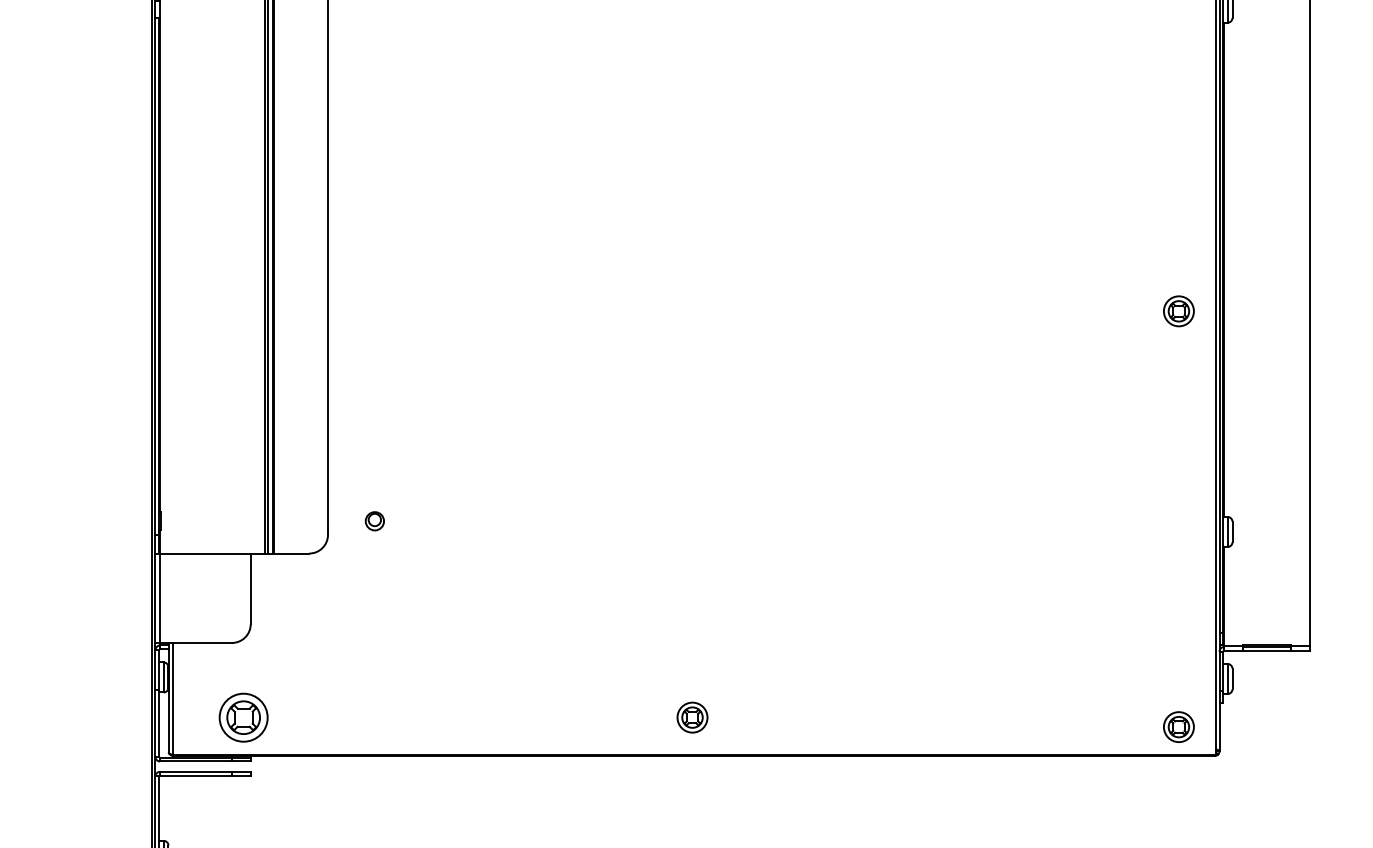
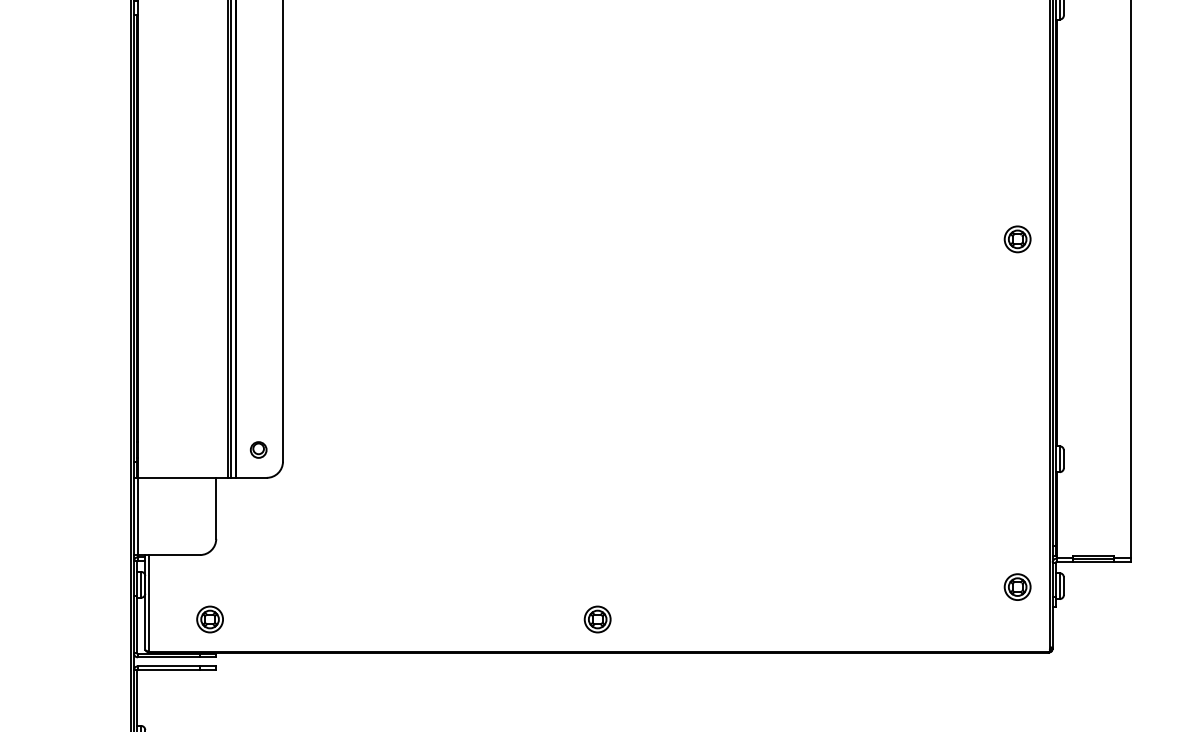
part: (1178, 311) -> (1017, 239), moved
part: (374, 521) -> (258, 450), moved
part: (243, 717) -> (210, 619), size x0.62
part: (1178, 726) -> (1017, 586), moved

